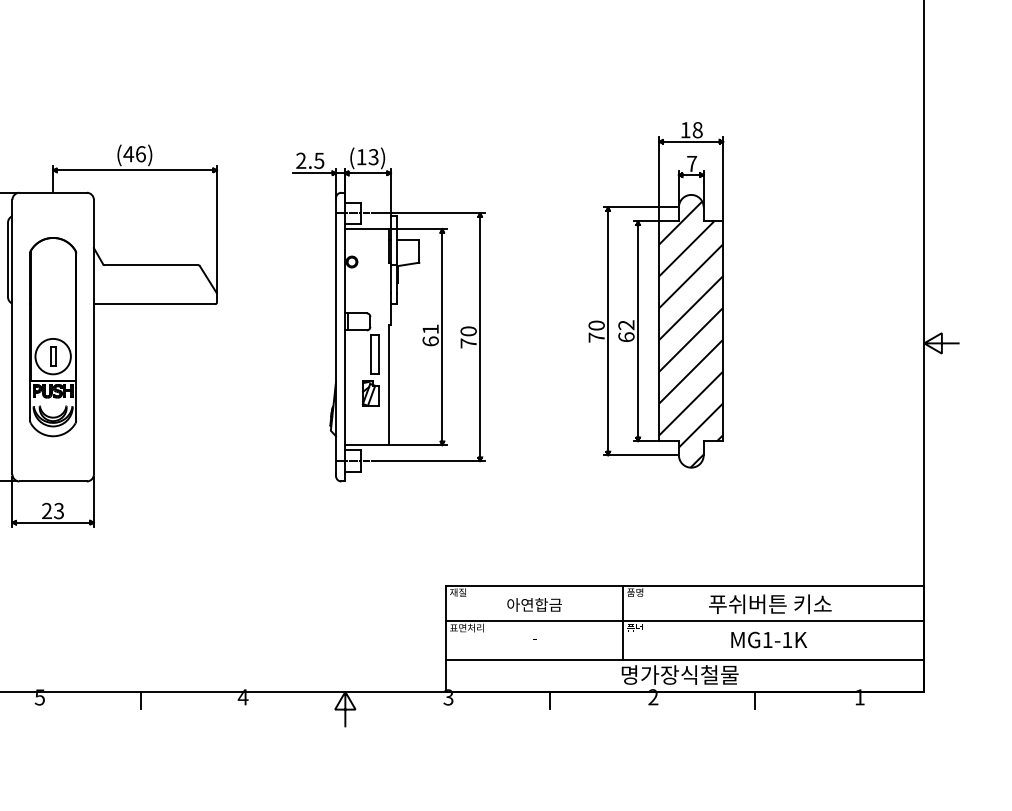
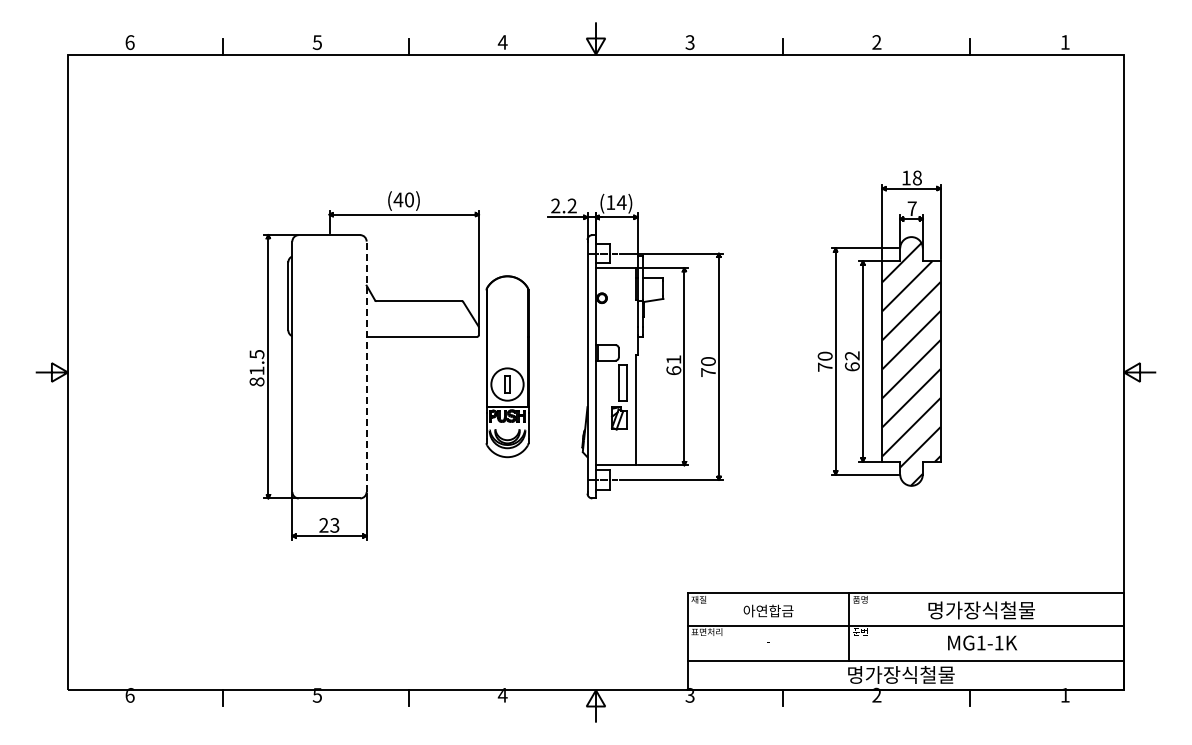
text: (140, 153) -> (409, 199), (46) -> (40)
text: (373, 157) -> (621, 202), (13) -> (14)
text: (318, 160) -> (571, 205), 2.5 -> 2.2
part: (53, 336) -> (507, 366), moved
line: (93, 336) -> (366, 366), solid -> dashed
text: (770, 604) -> (983, 610), 푸쉬버튼 키소 -> 명가장식철물

